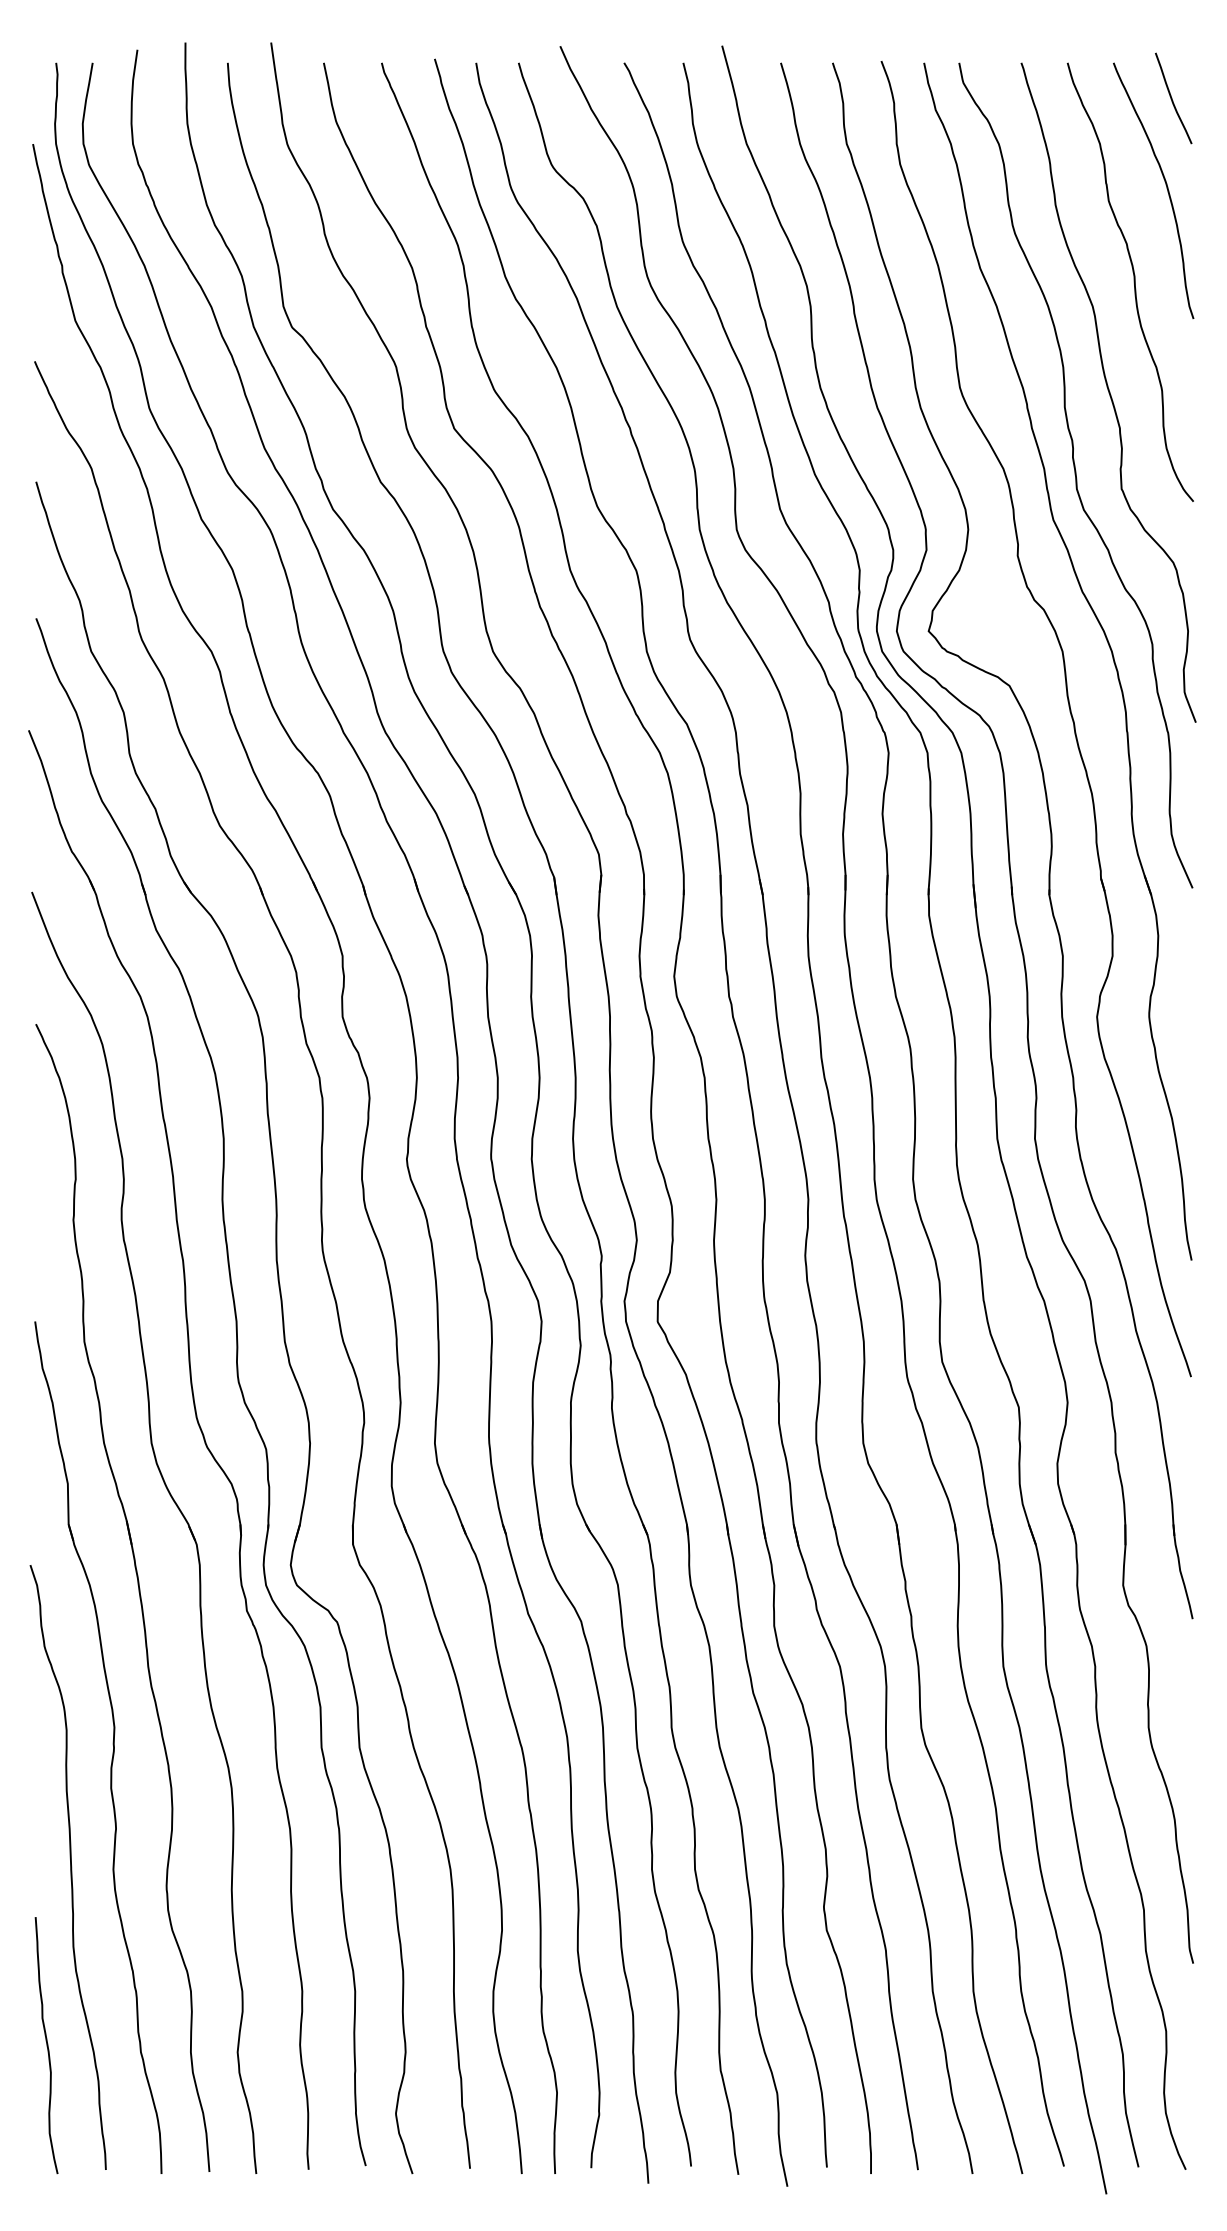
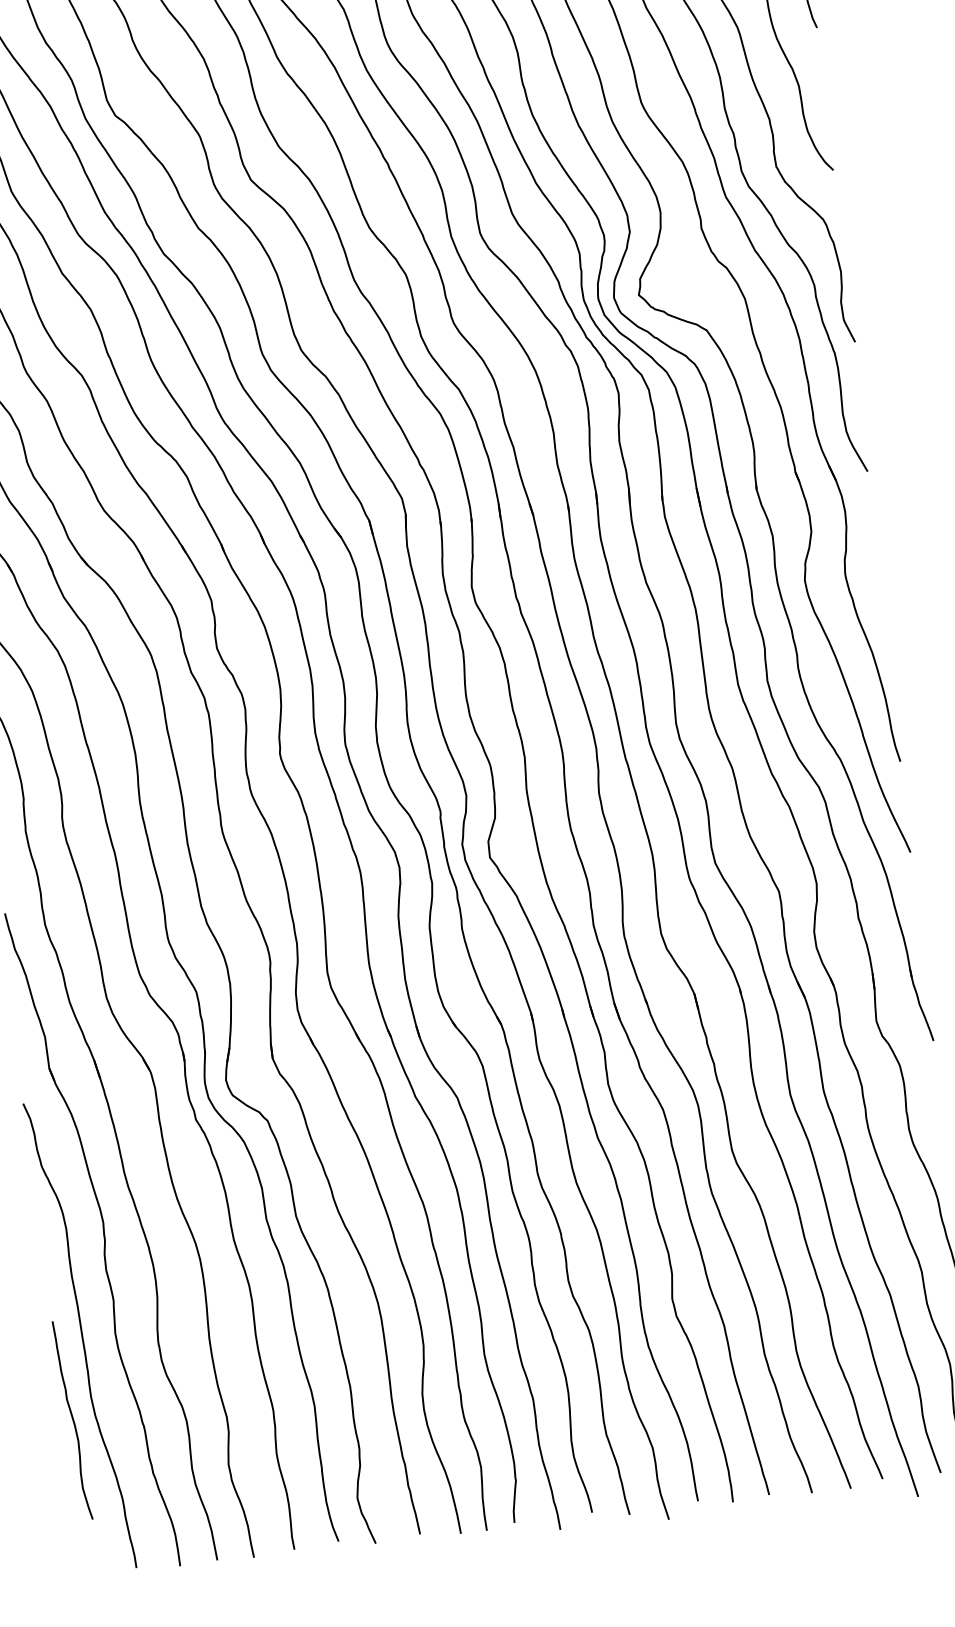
curve: (46, 2045) -> (72, 1420), moved

